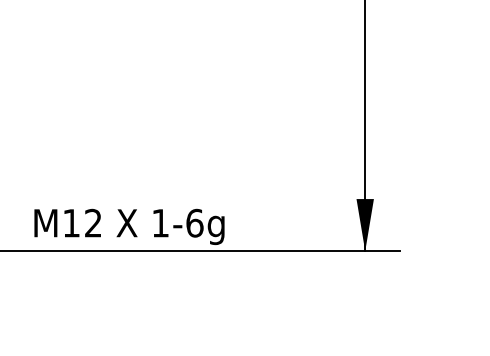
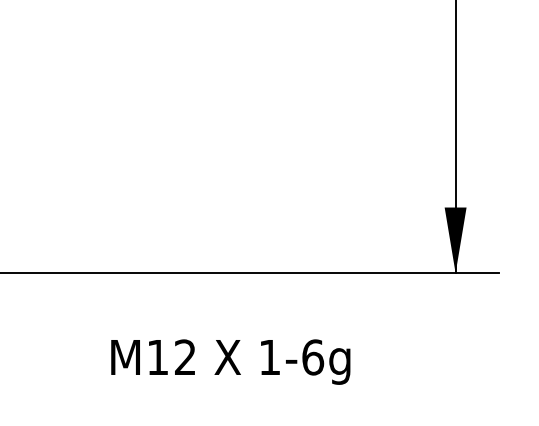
text: (129, 226) -> (230, 361), moved

